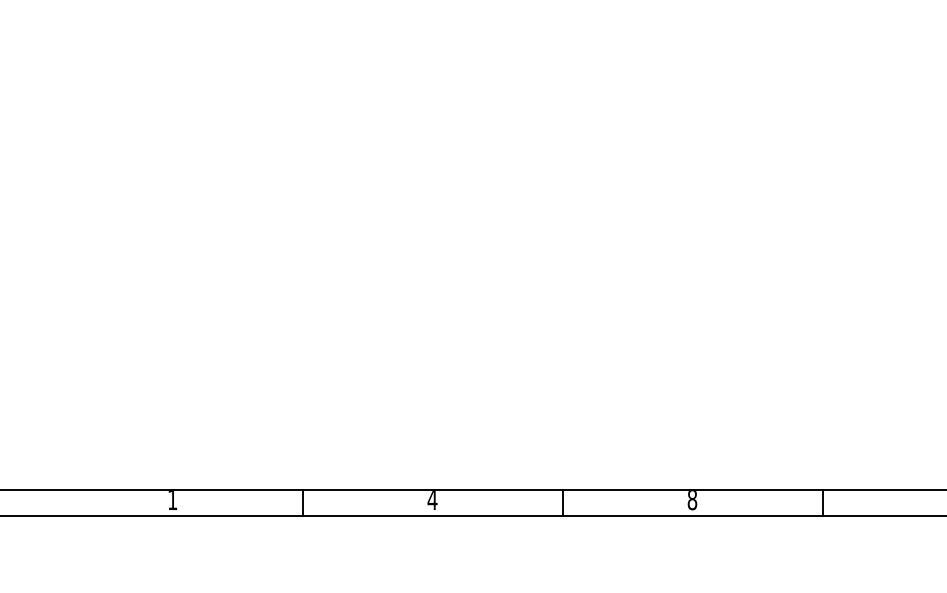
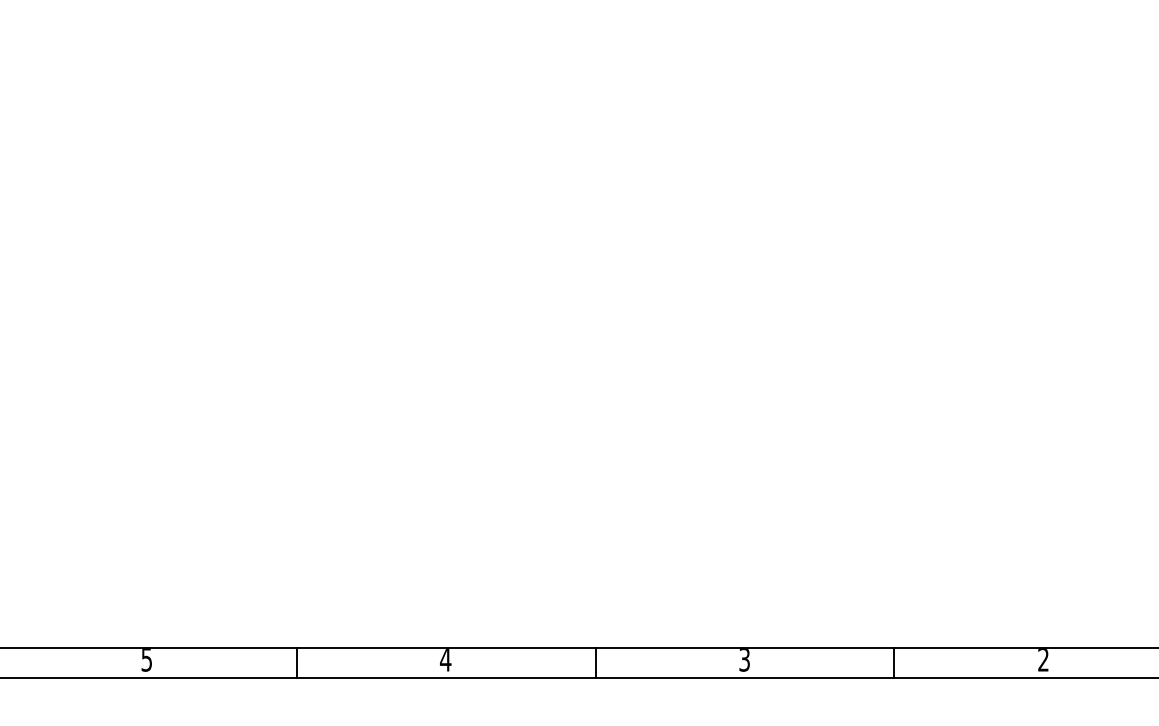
text: (172, 500) -> (146, 660), 1 -> 5
text: (692, 500) -> (744, 660), 8 -> 3

